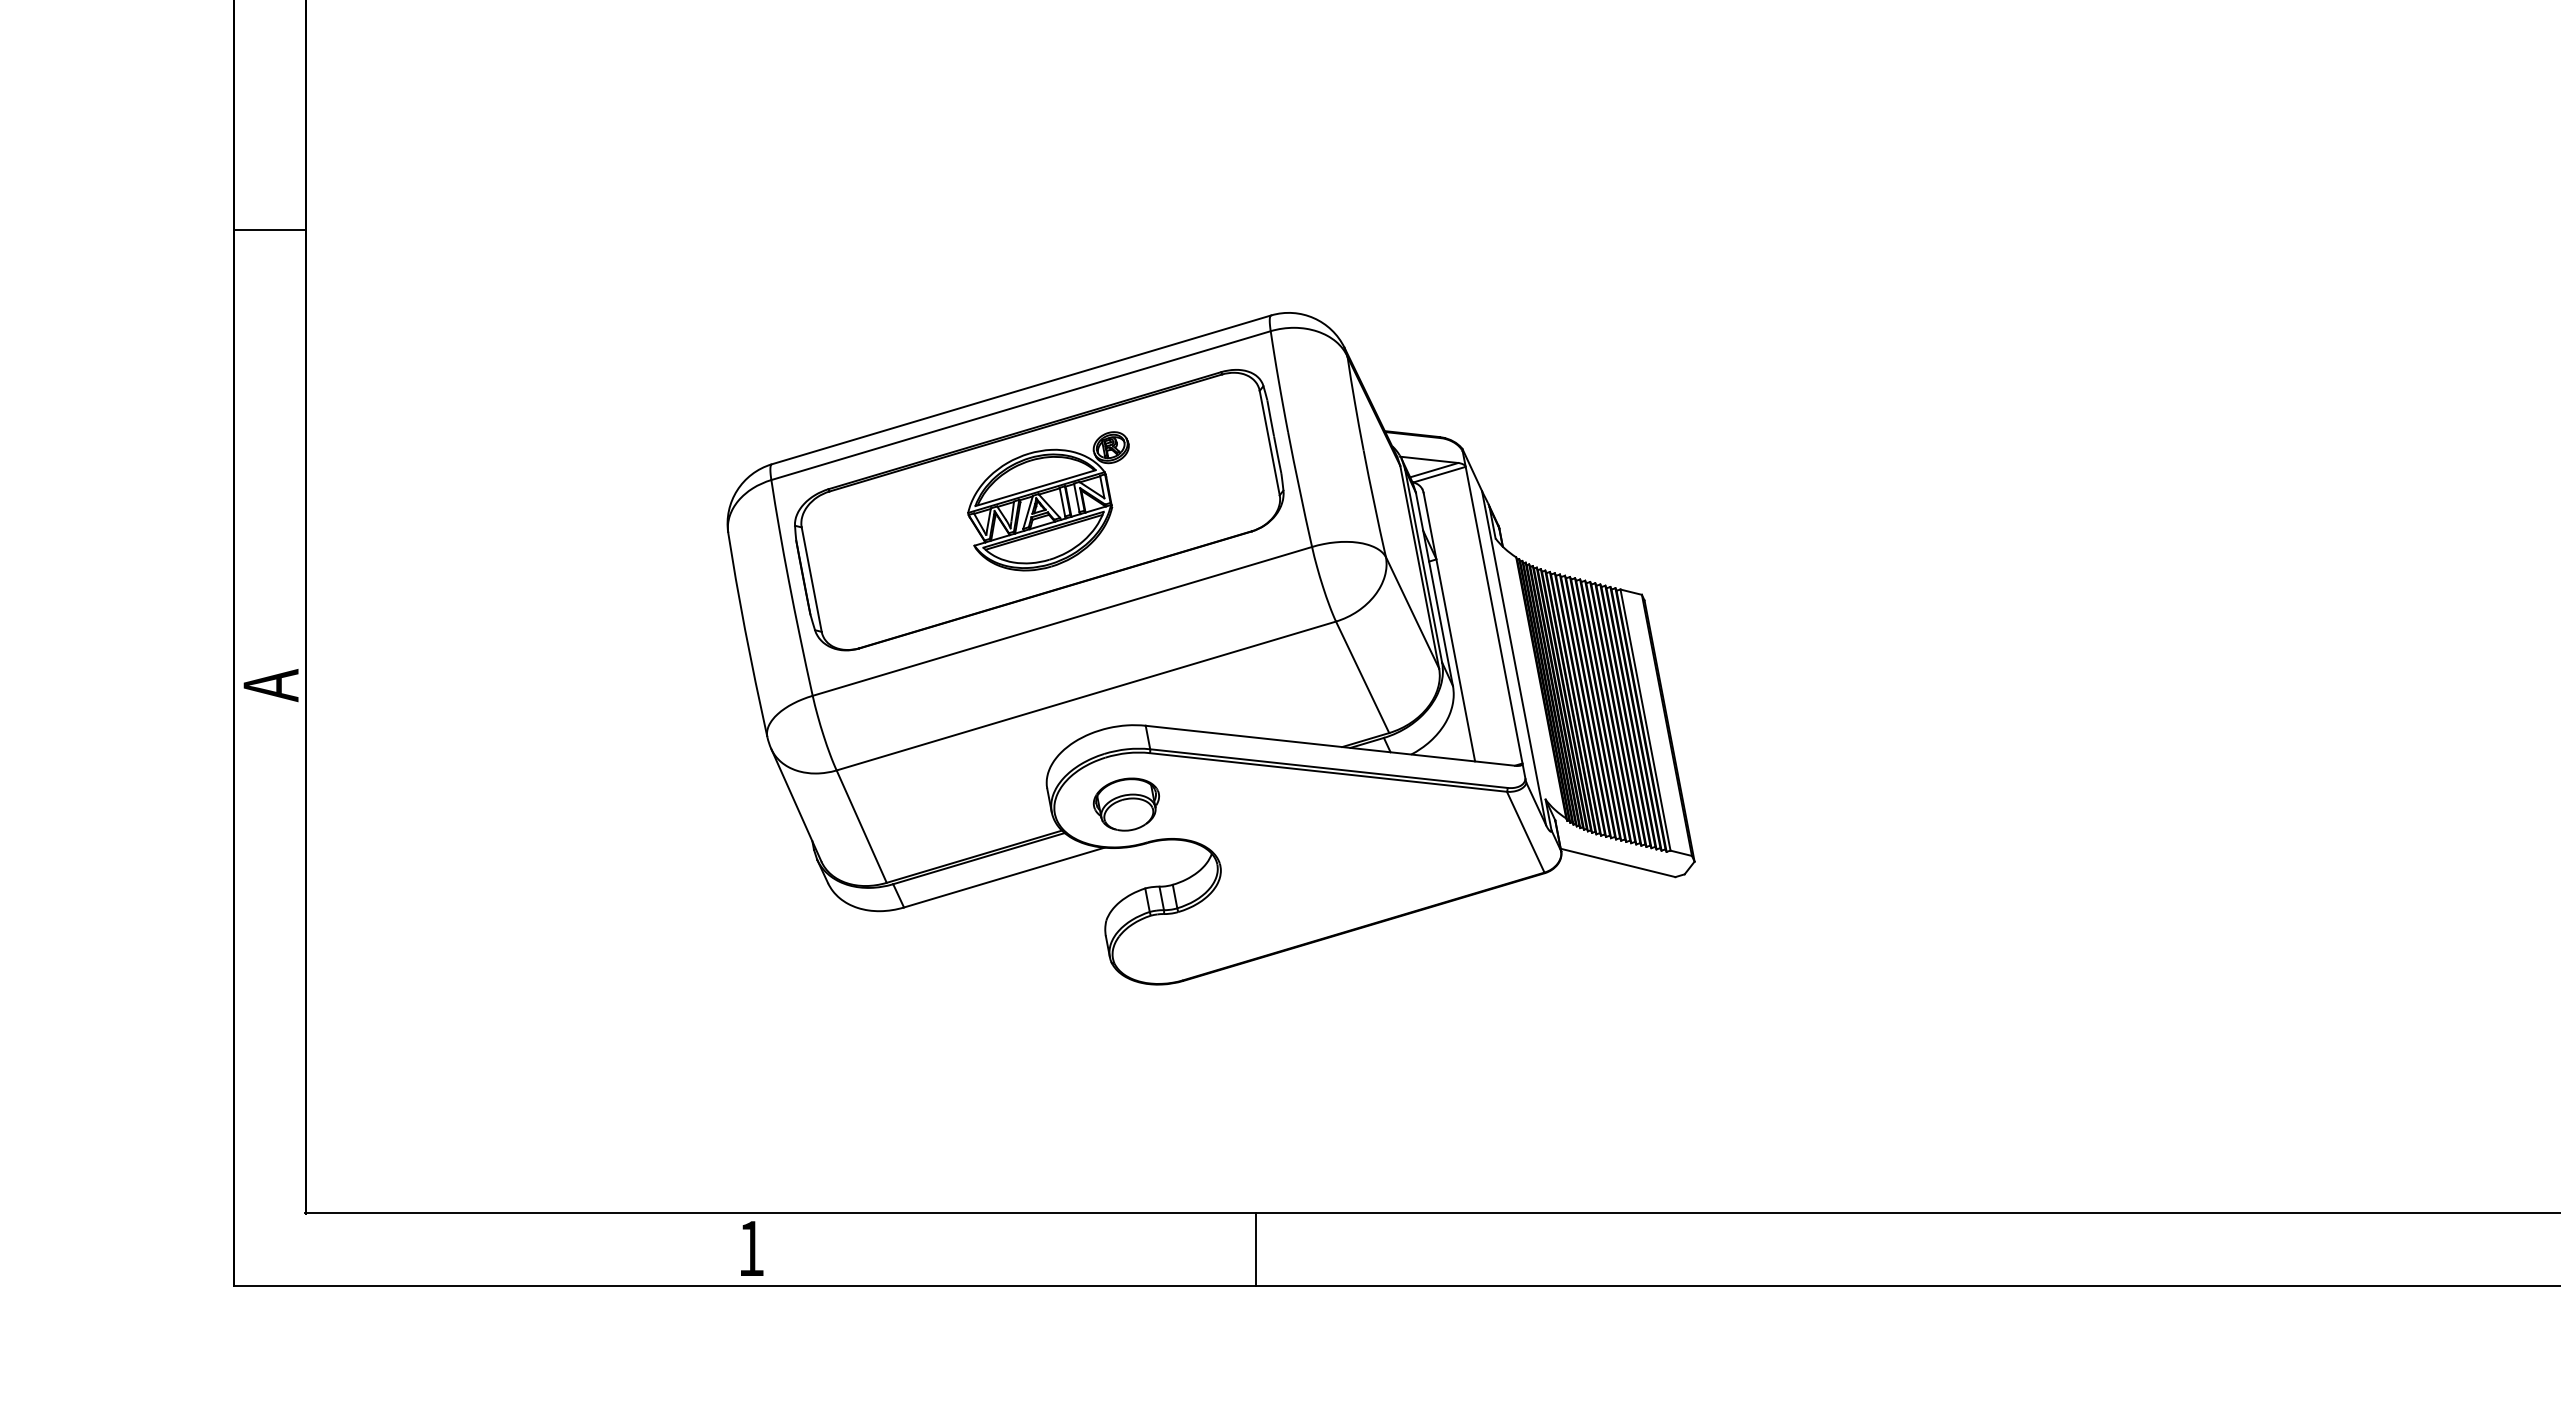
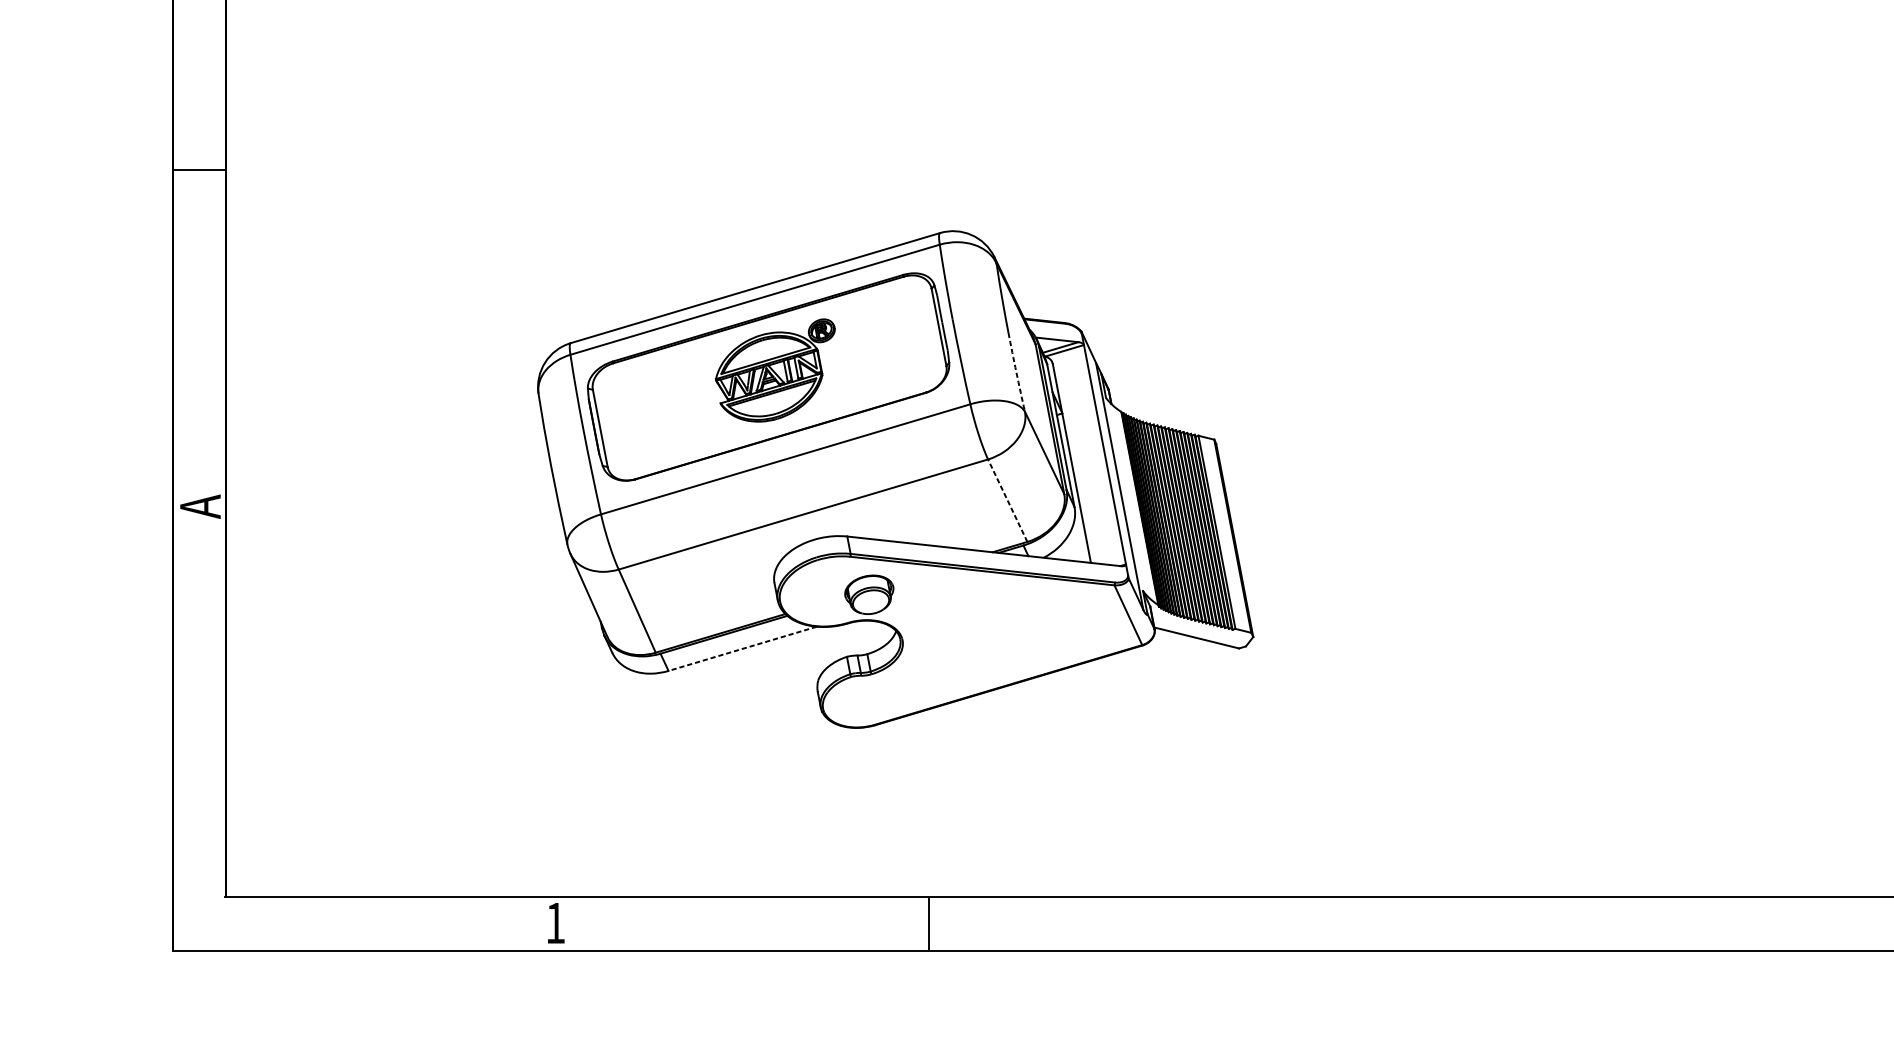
arc: (1374, 503) -> (1016, 372), solid -> dashed
line: (1362, 677) -> (1007, 500), solid -> dashed
part: (1125, 804) -> (868, 594), moved
line: (1004, 877) -> (742, 648), solid -> dashed

